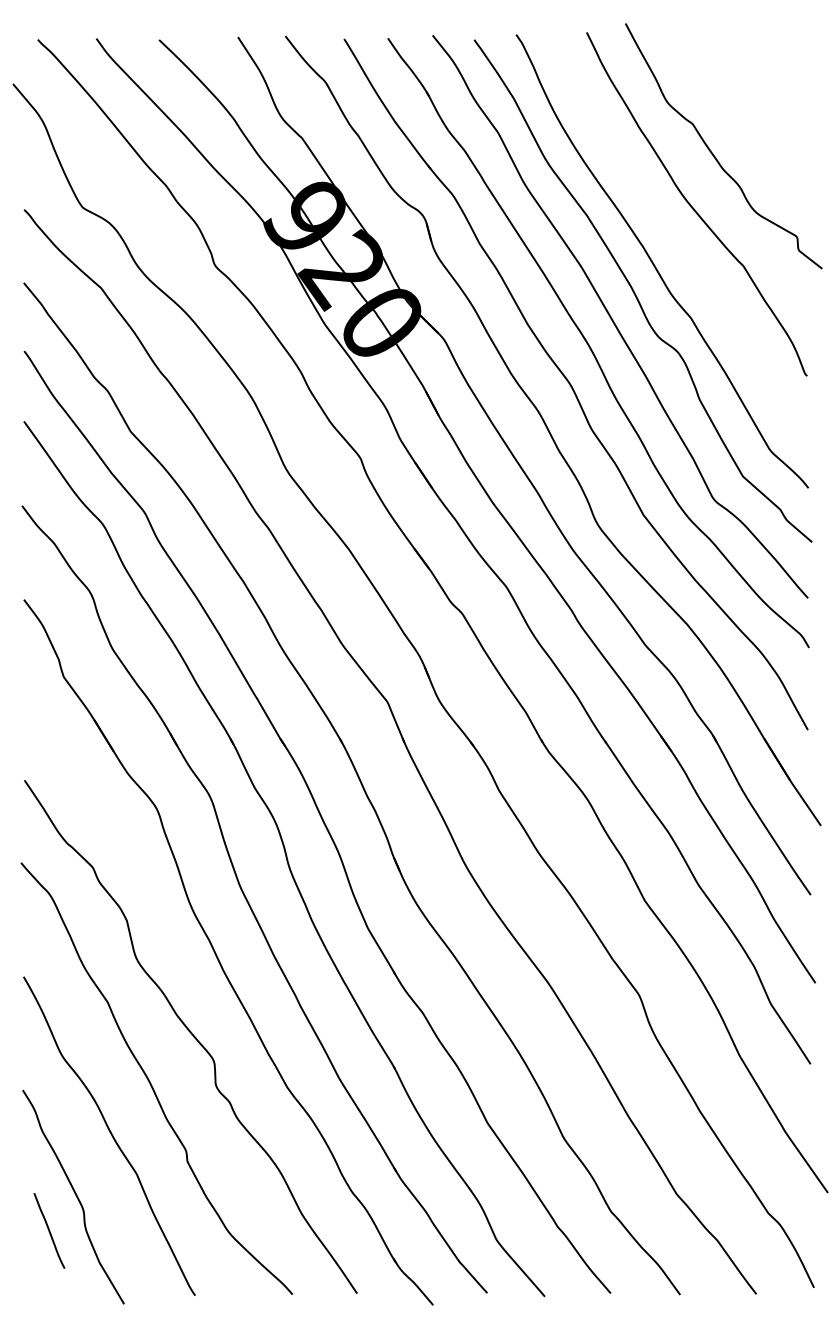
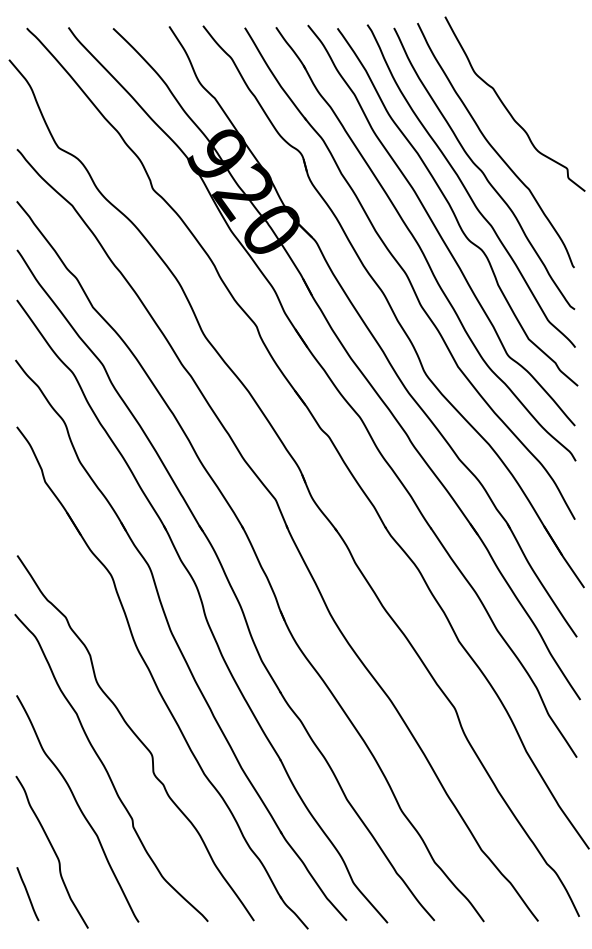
curve: (677, 239) -> (482, 170), added
line: (49, 1230) -> (27, 893), moved

